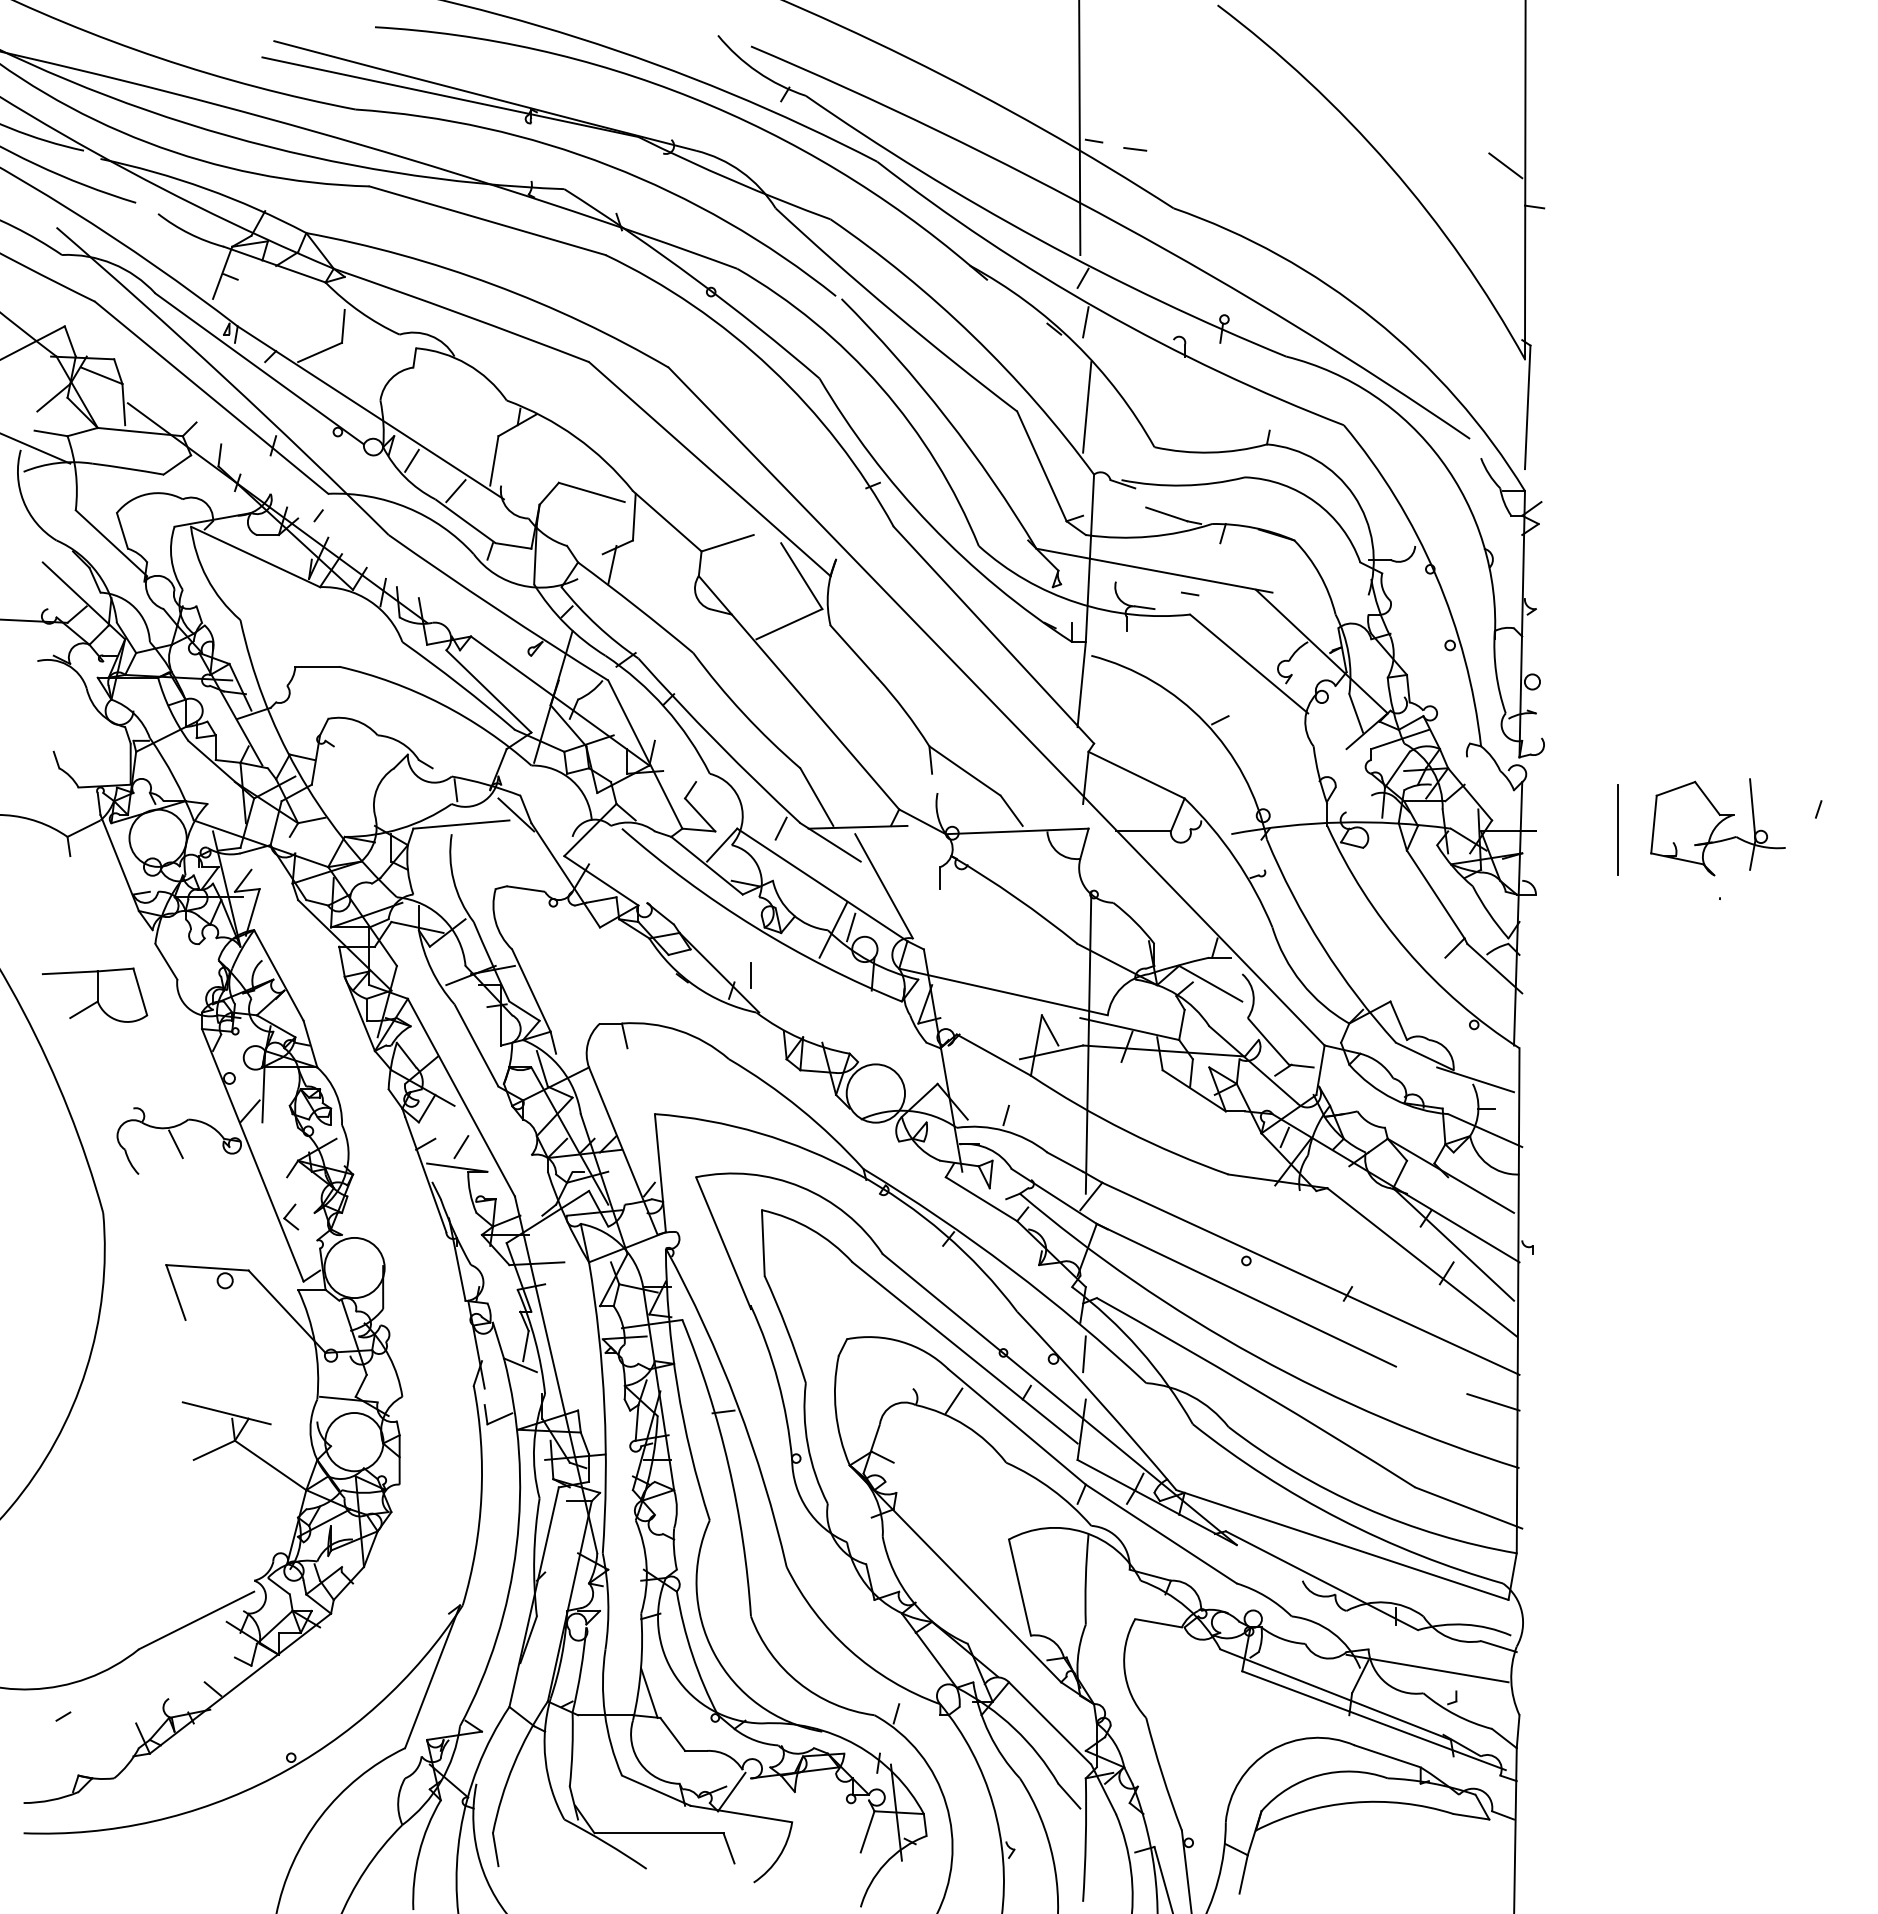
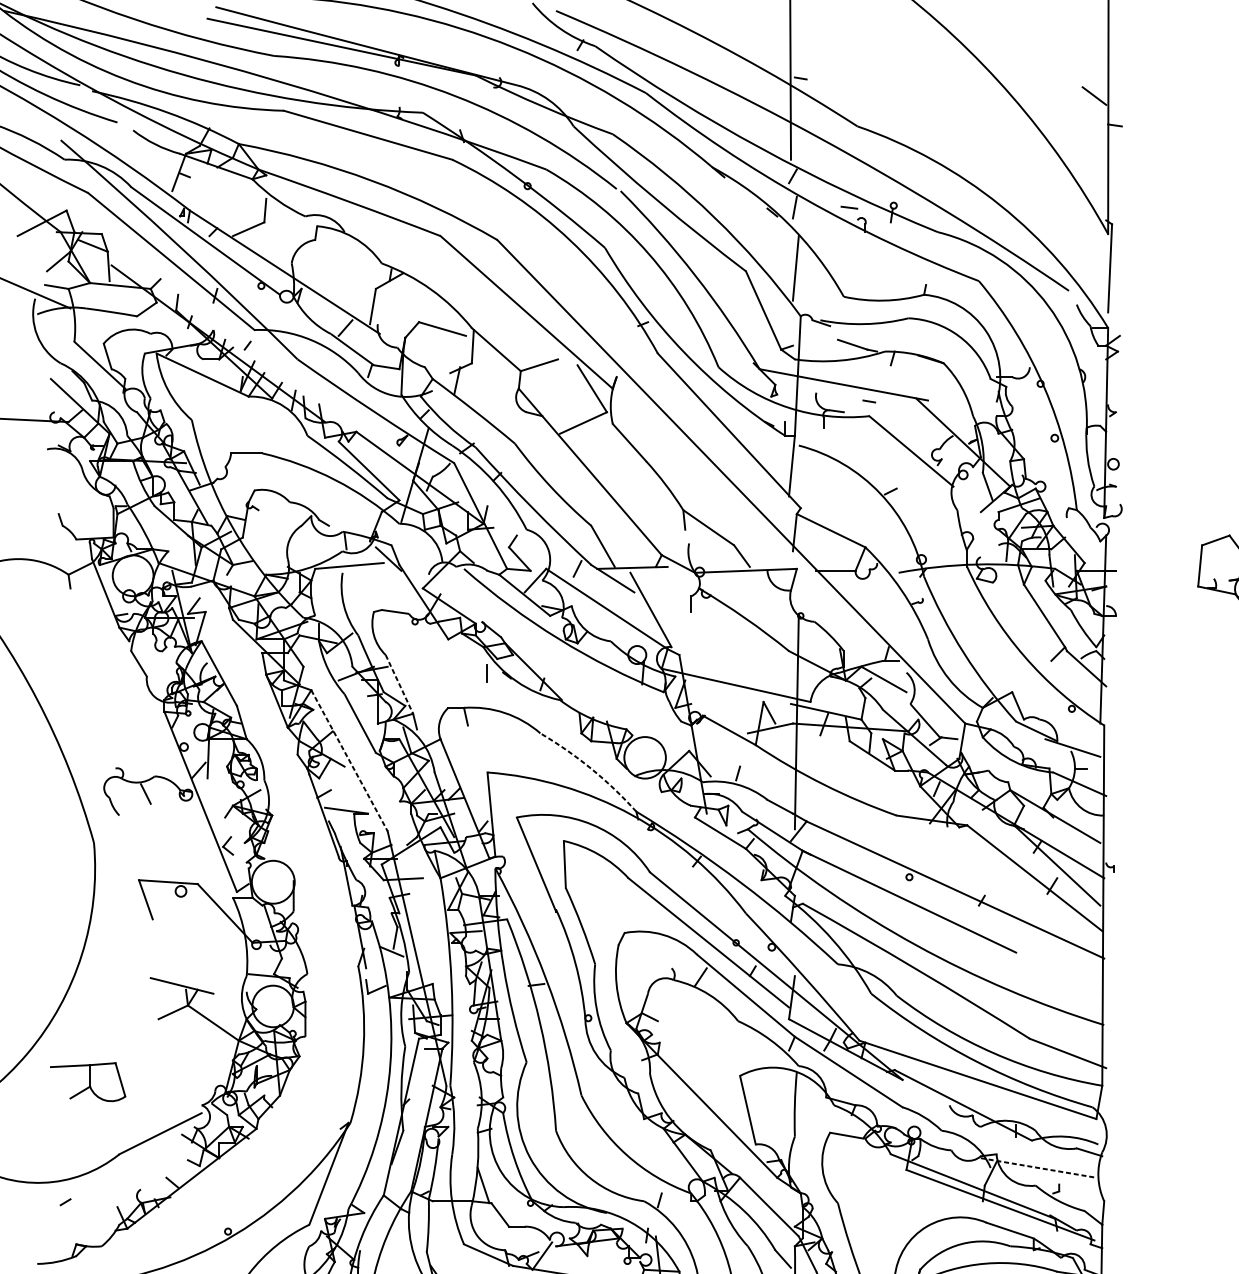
line: (1135, 149) -> (849, 207), moved
line: (411, 460) -> (313, 306), removed
line: (1618, 829) -> (1174, 569), removed
line: (851, 927) -> (627, 639), removed
line: (833, 929) -> (614, 640), removed
line: (750, 975) -> (486, 673), moved
line: (531, 991) -> (399, 685), solid -> dashed
part: (95, 994) -> (88, 1081), moved
line: (461, 1098) -> (349, 761), solid -> dashed
arc: (800, 1108) -> (591, 768), solid -> dashed
line: (461, 1147) -> (349, 796), removed
line: (1084, 1354) -> (793, 943), removed
line: (1493, 1402) -> (1085, 978), removed
line: (1428, 1668) -> (1039, 1167), solid -> dashed

